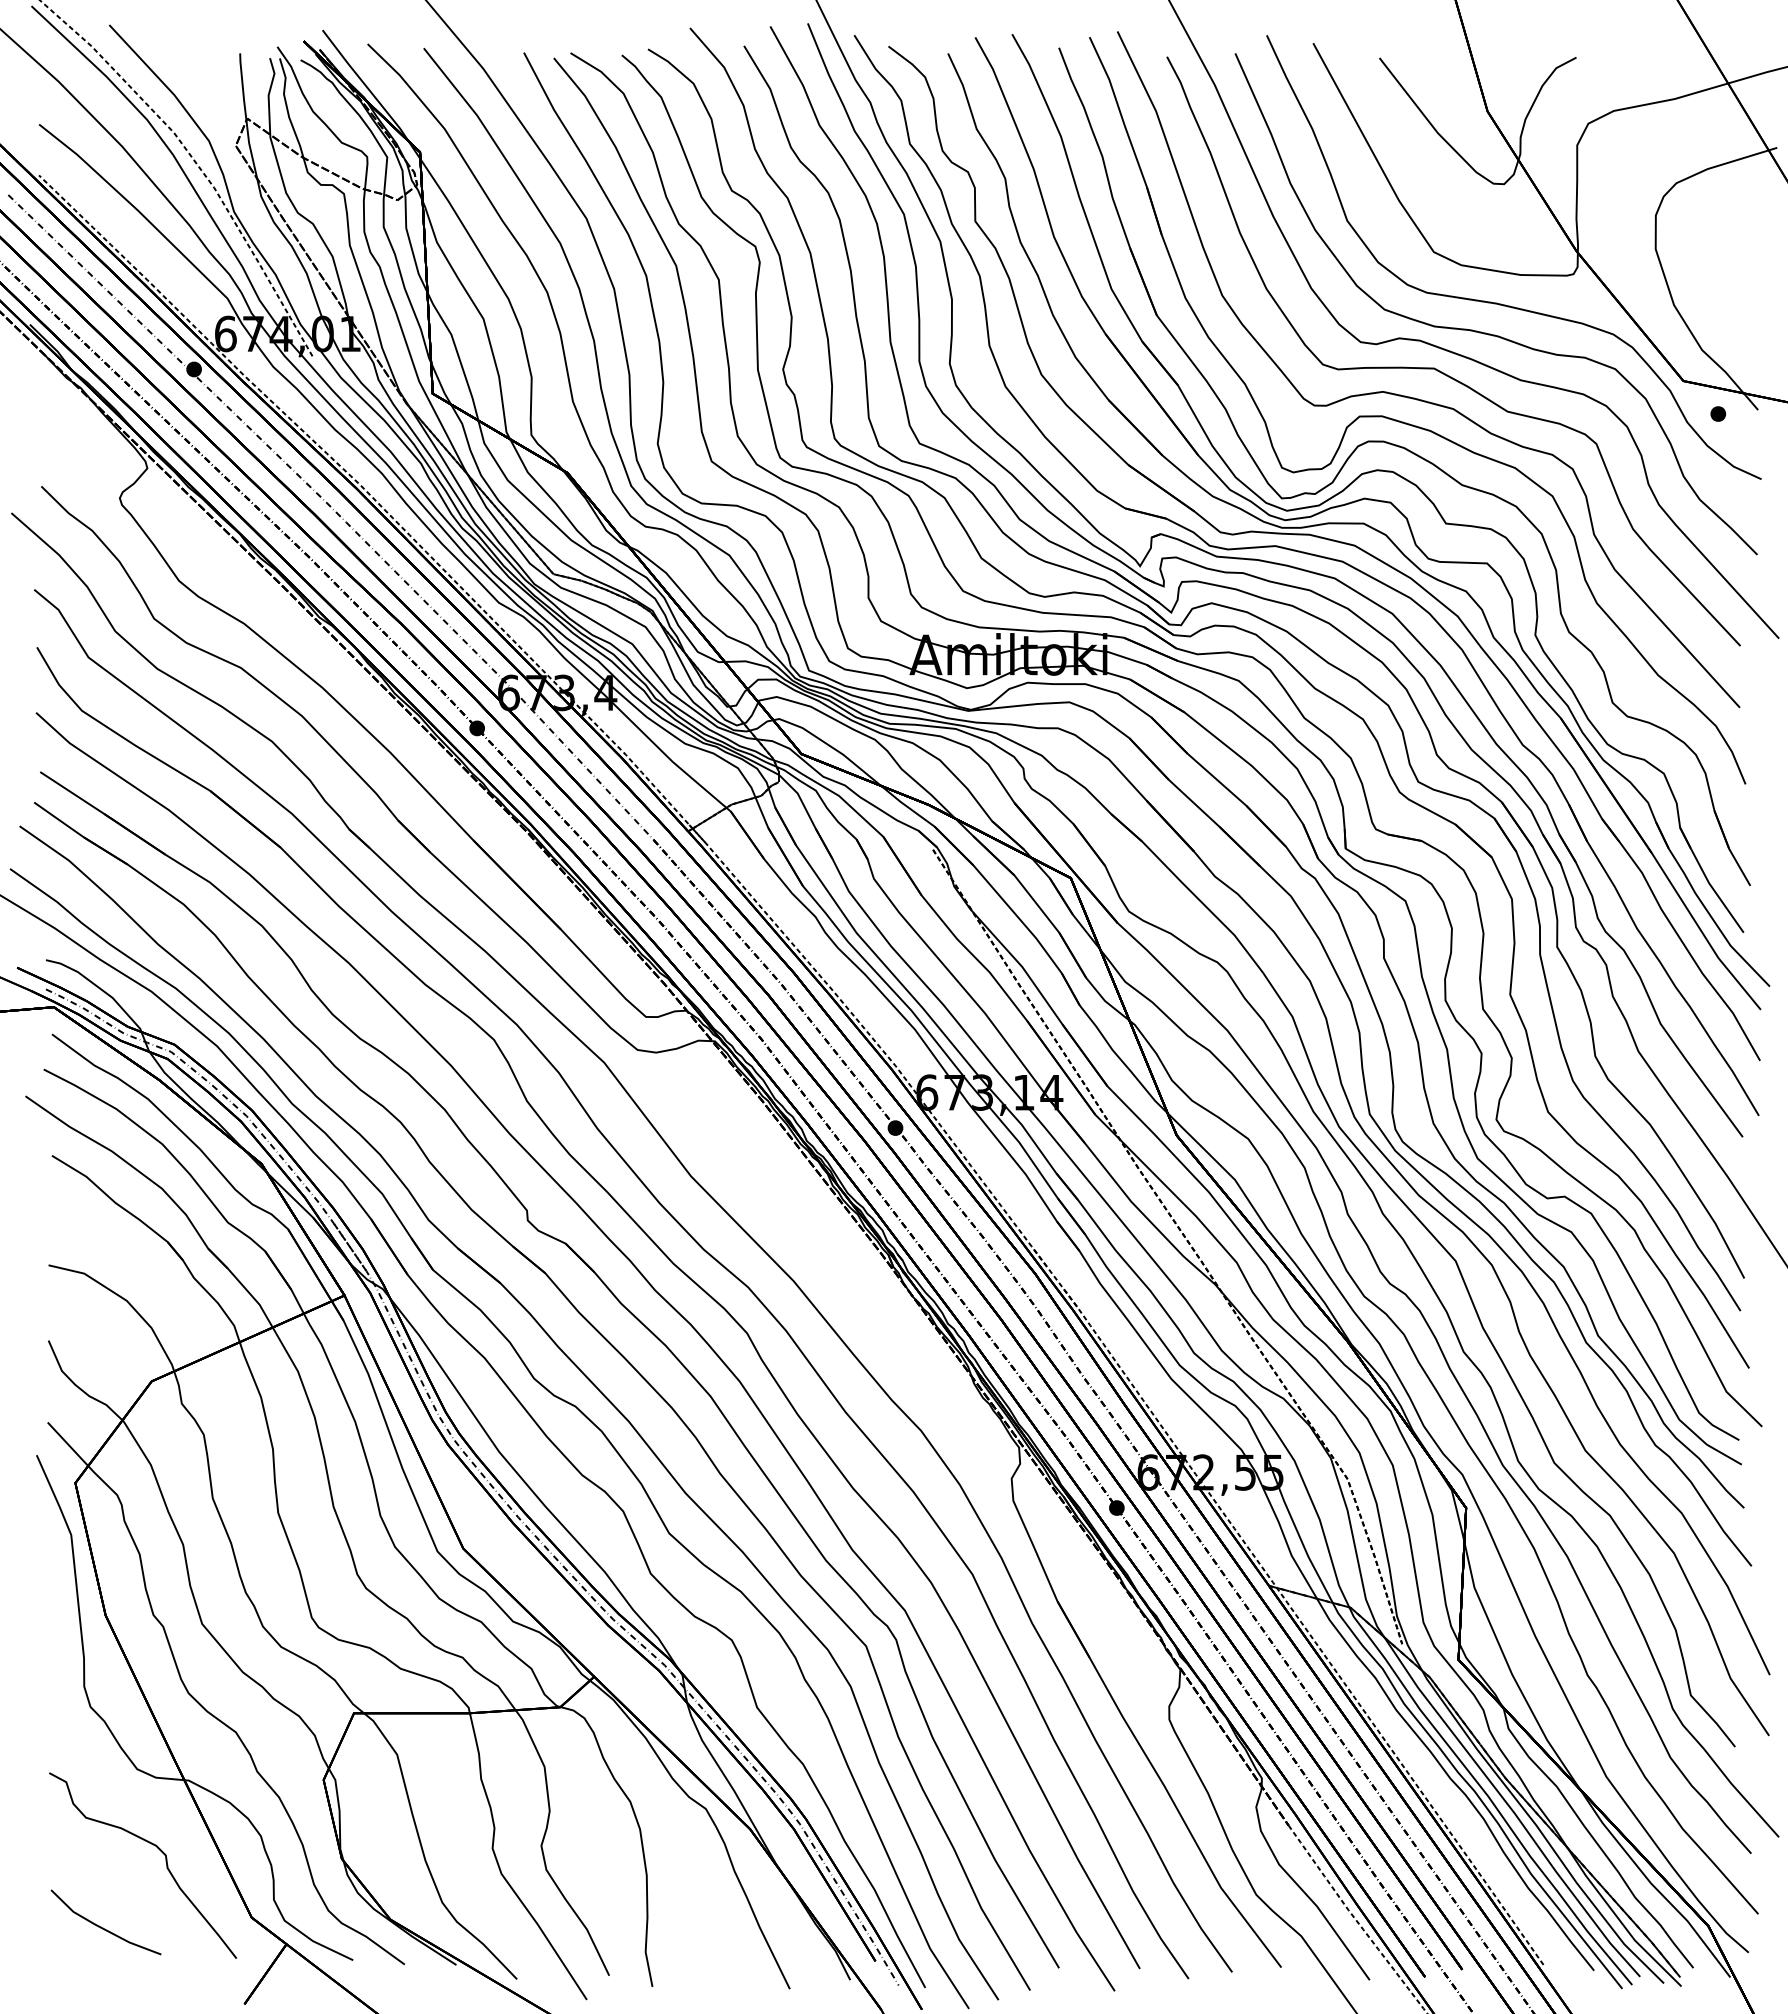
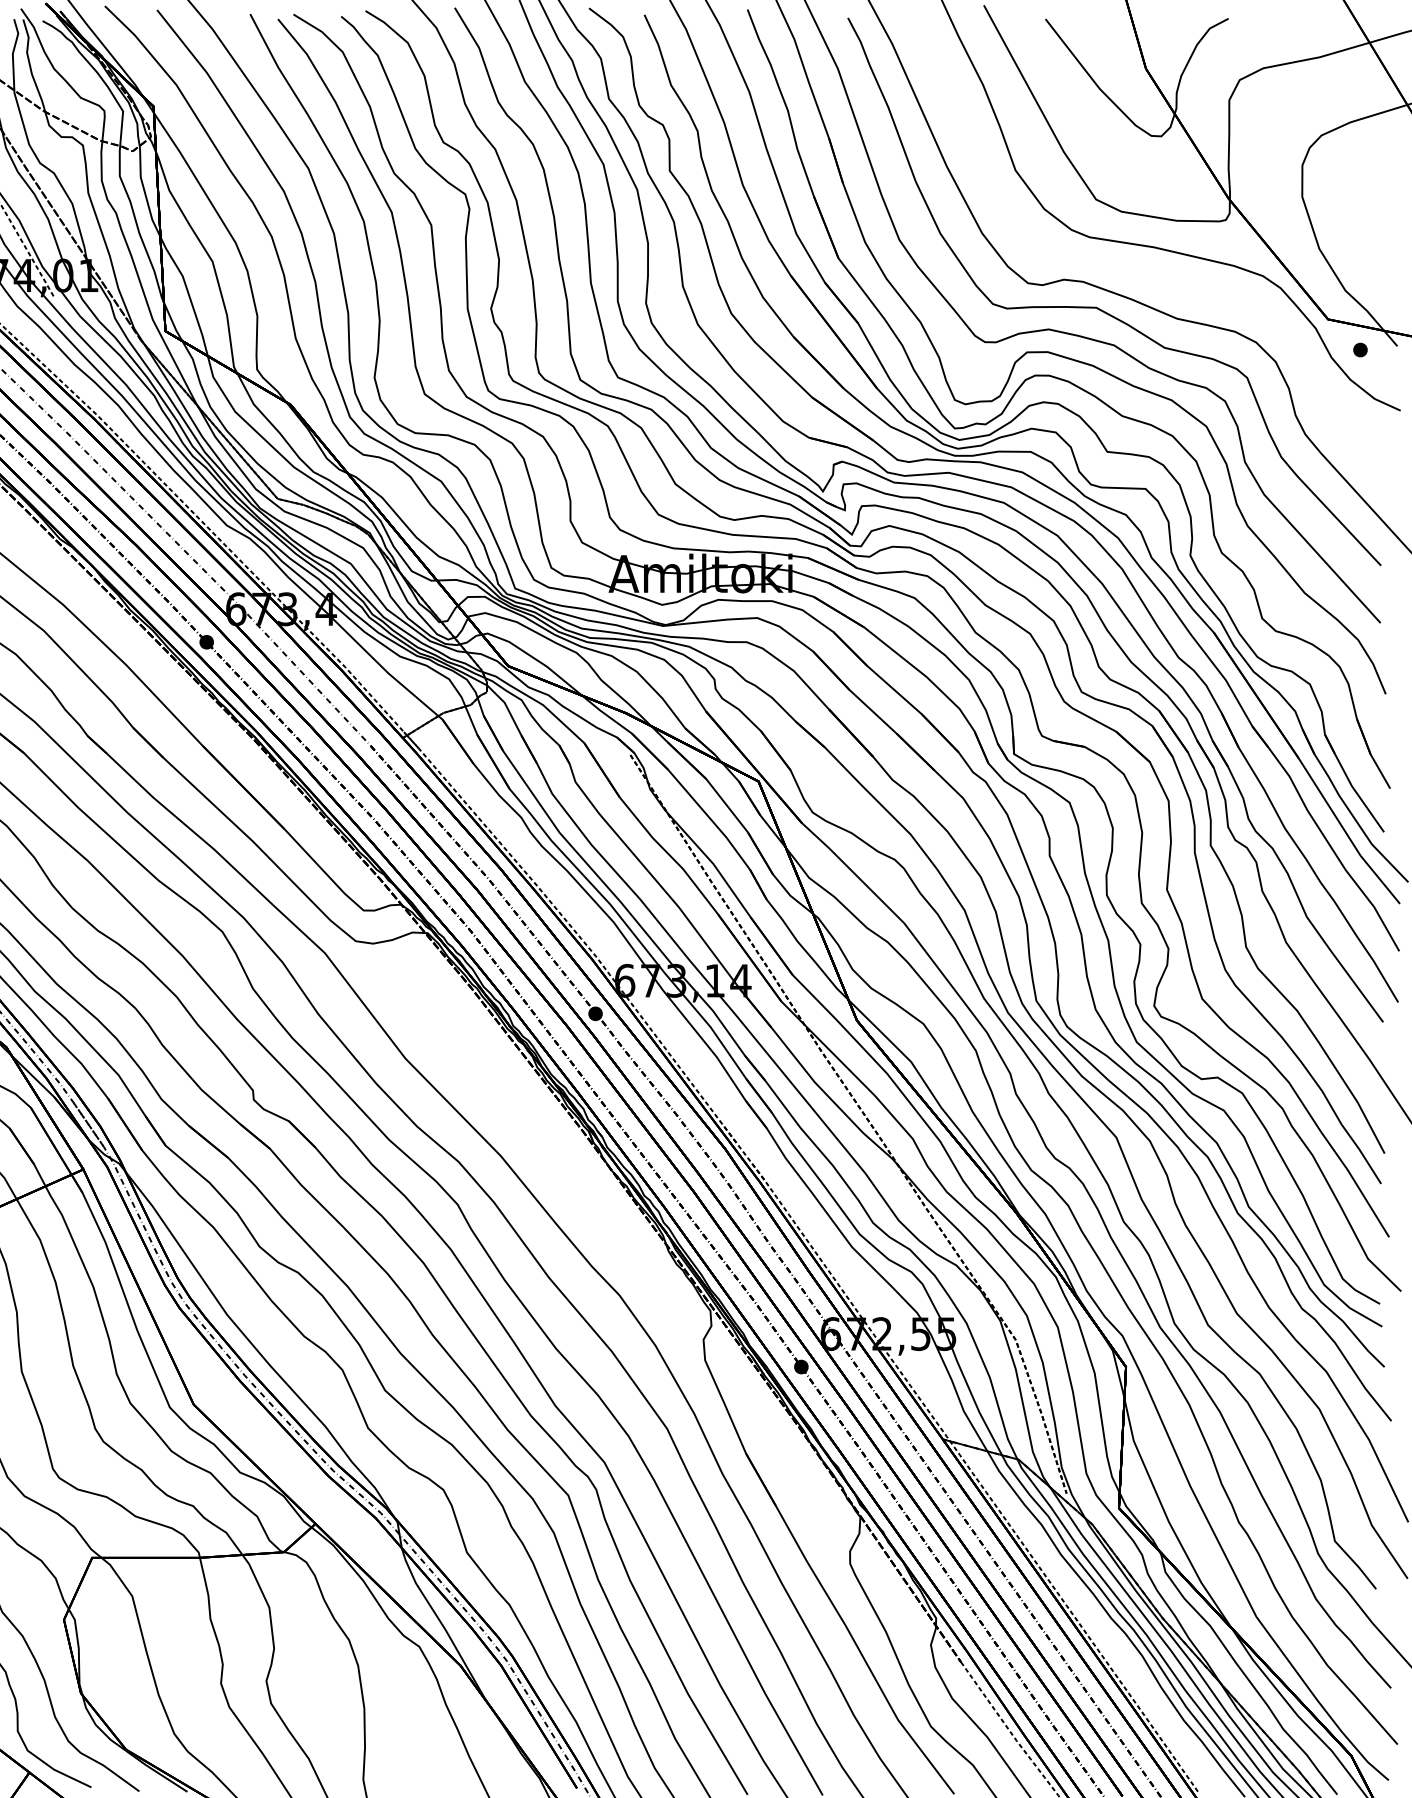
curve: (1486, 332) -> (1144, 274), removed

